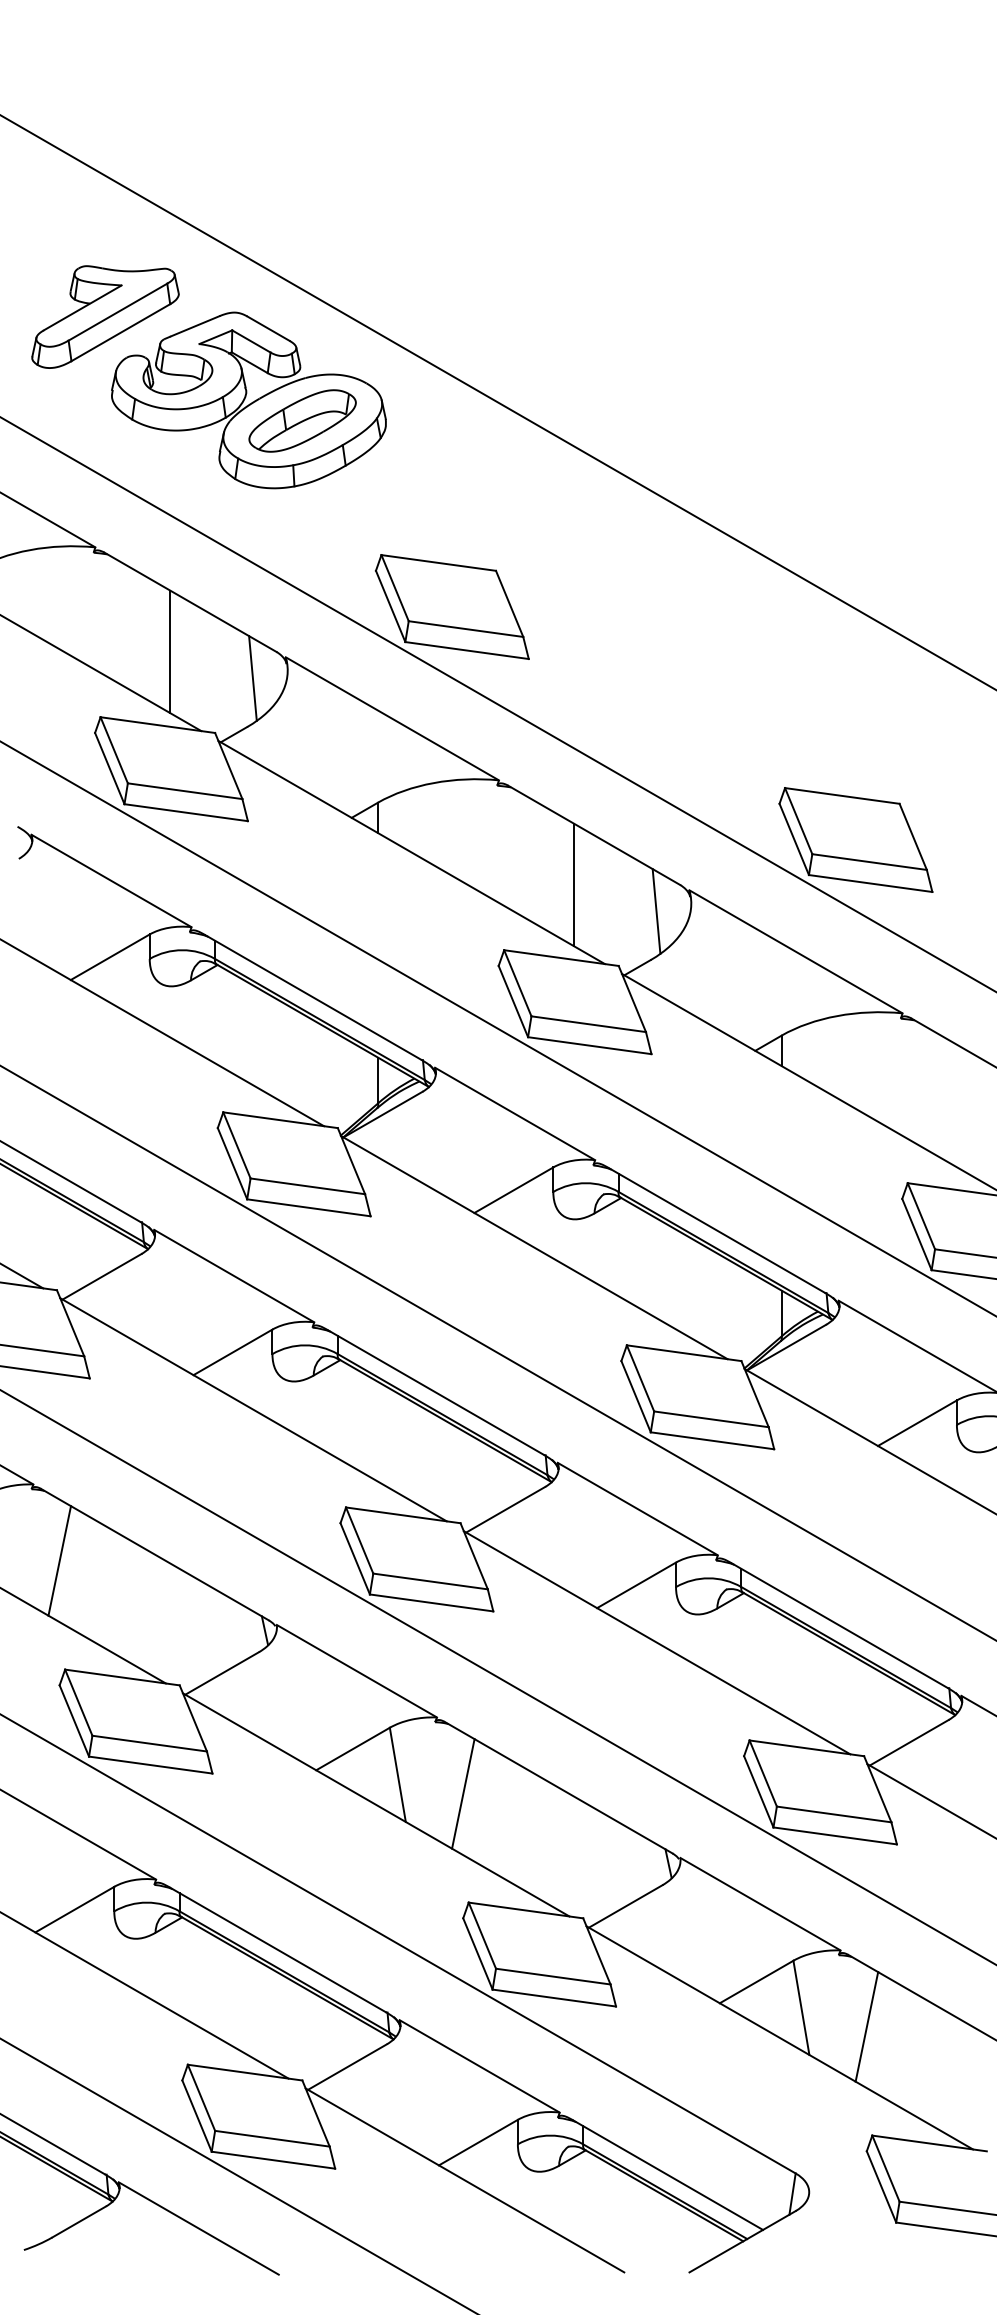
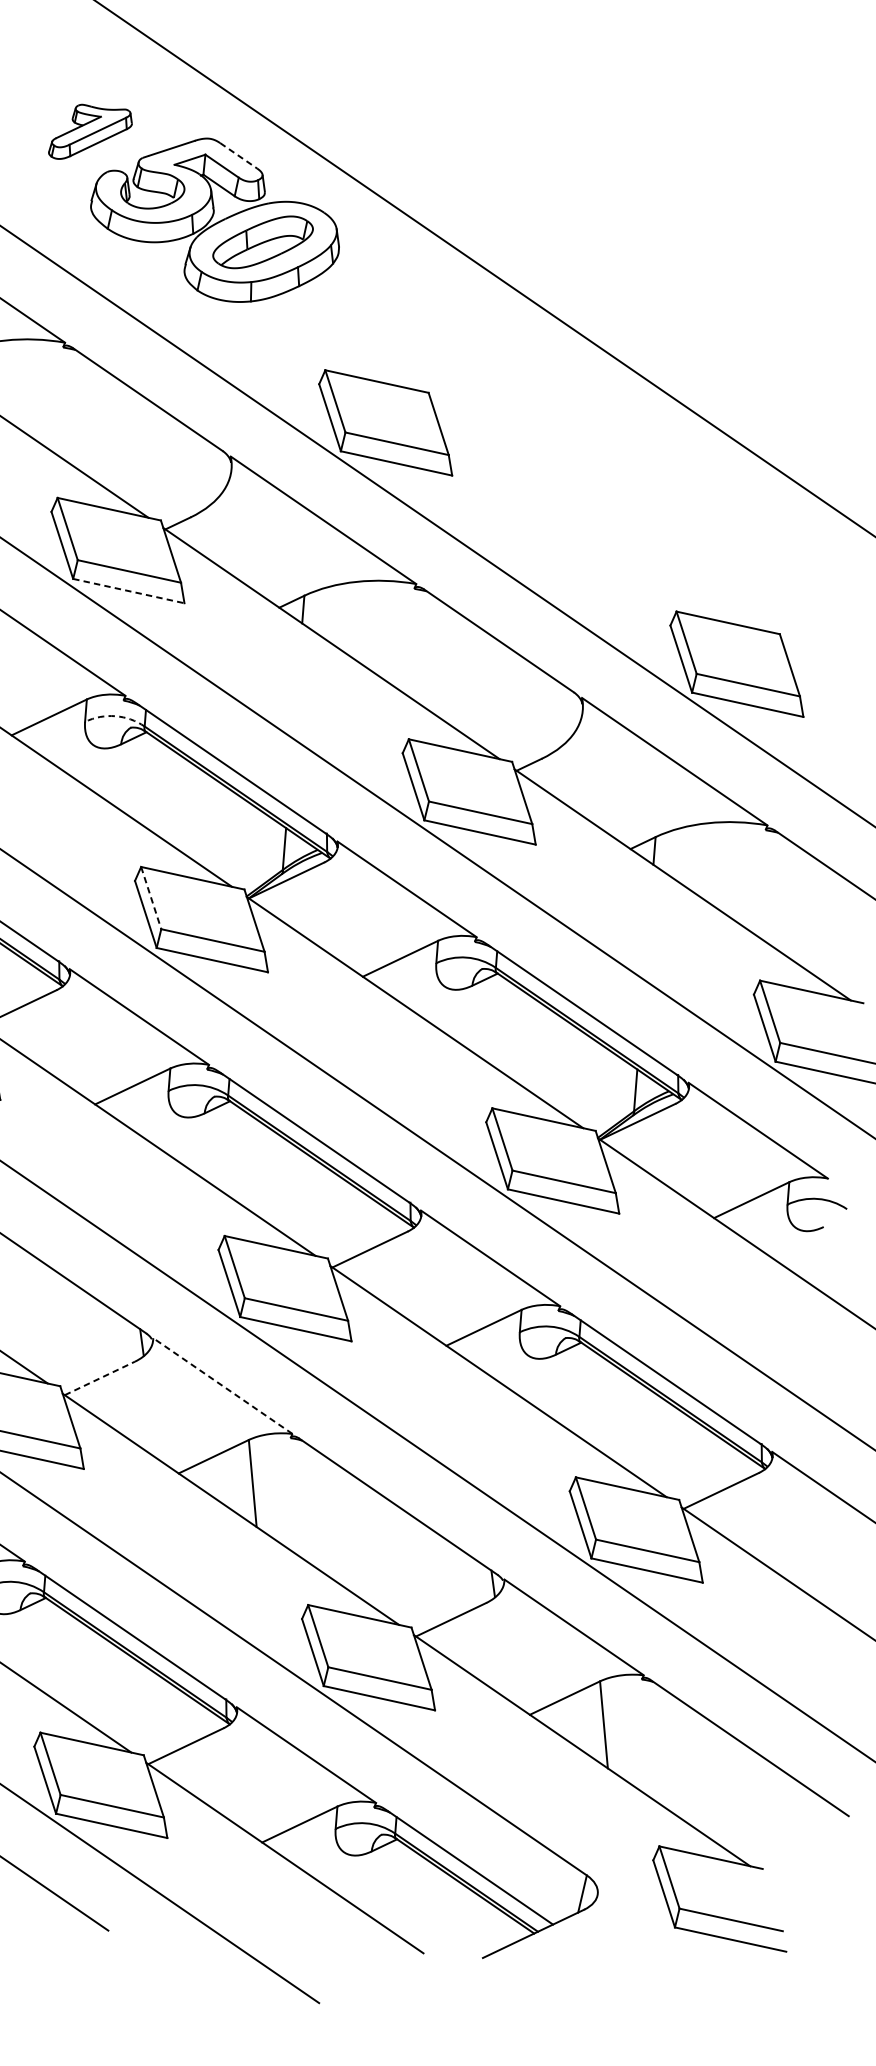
part: (105, 316) -> (90, 132), size x0.6
line: (269, 328) -> (239, 155), solid -> dashed
line: (170, 651) -> (126, 443), removed
line: (252, 678) -> (198, 473), removed
line: (186, 812) -> (129, 590), solid -> dashed
line: (574, 884) -> (477, 684), removed
line: (656, 911) -> (550, 714), removed
arc: (182, 950) -> (115, 716), solid -> dashed
line: (236, 1145) -> (150, 898), solid -> dashed
line: (356, 1670) -> (222, 1385), solid -> dashed
line: (222, 1673) -> (100, 1378), solid -> dashed
line: (463, 1793) -> (311, 1505), removed
line: (866, 2026) -> (661, 1746), removed

